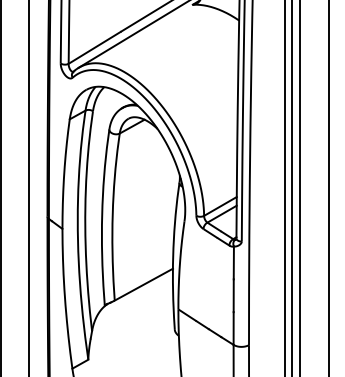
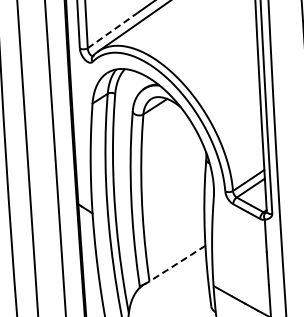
line: (95, 47) -> (113, 30), solid -> dashed
line: (143, 284) -> (177, 263), solid -> dashed

